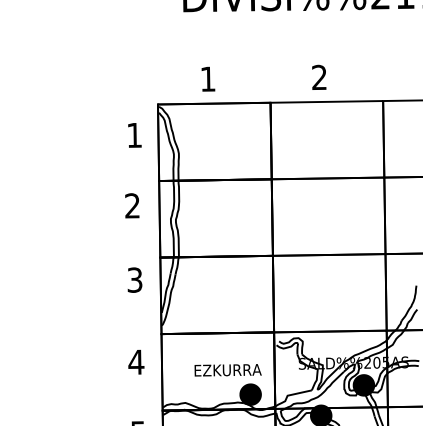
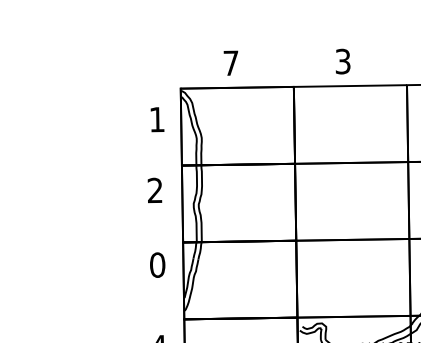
text: (319, 77) -> (343, 61), 2 -> 3
text: (207, 78) -> (230, 62), 1 -> 7
text: (134, 279) -> (157, 264), 3 -> 0

